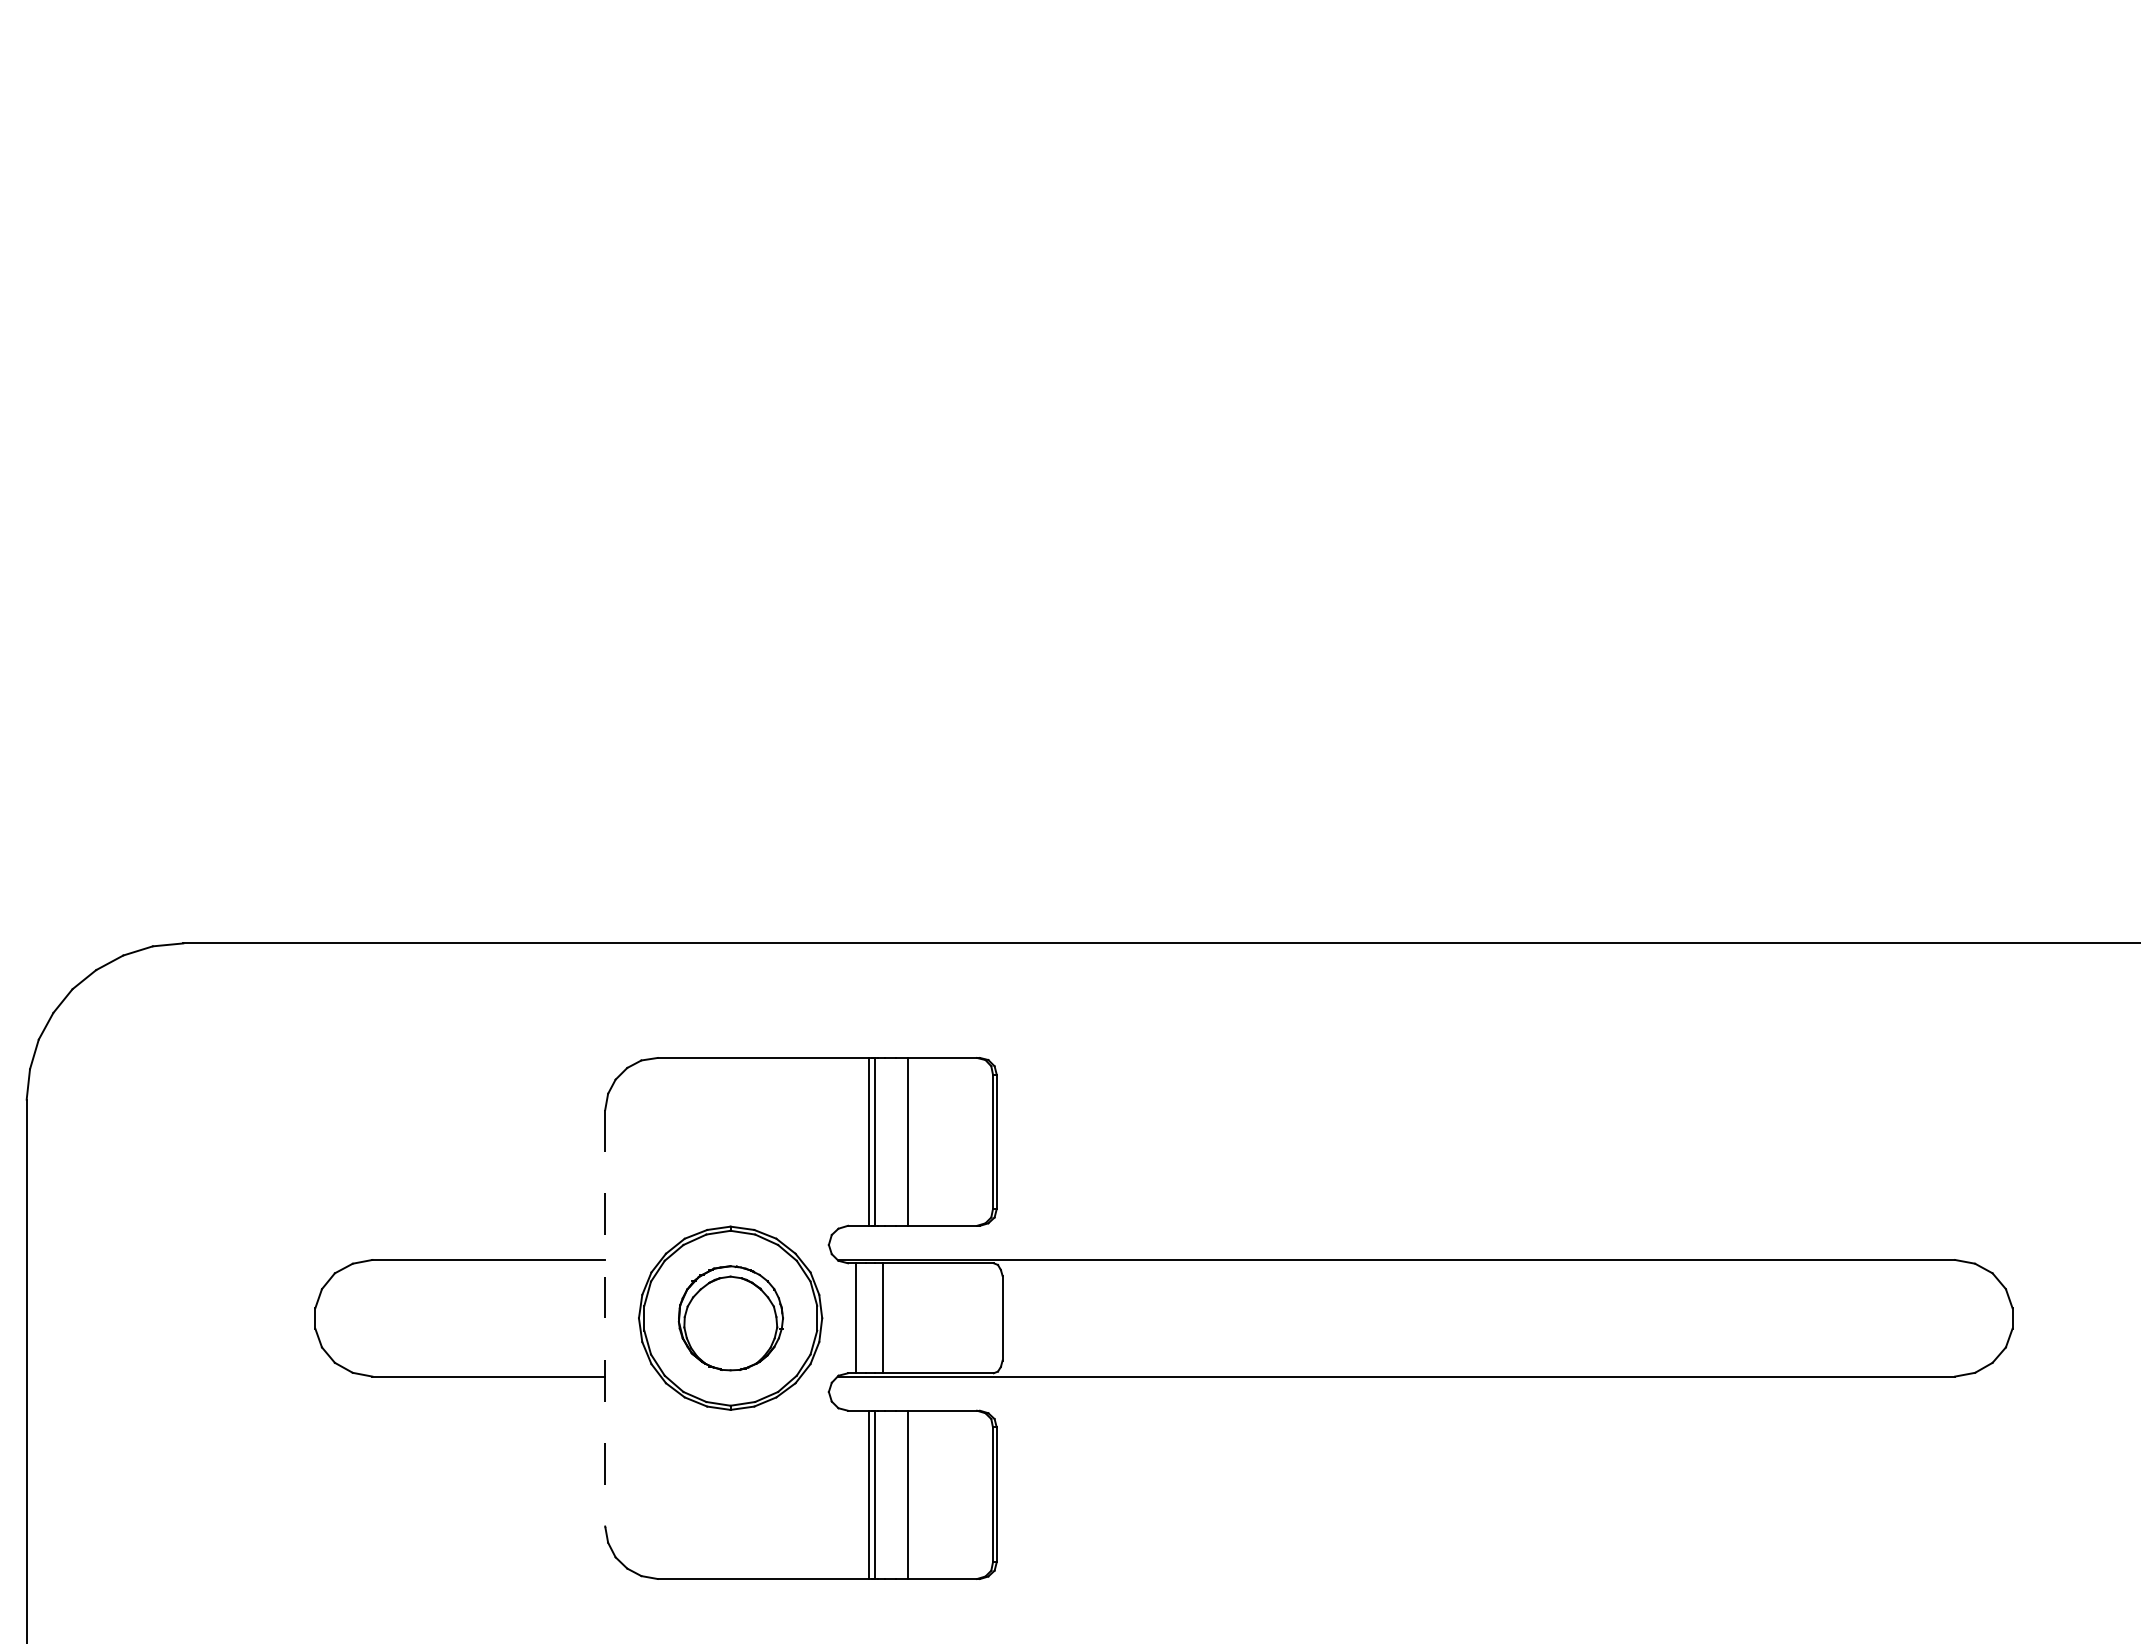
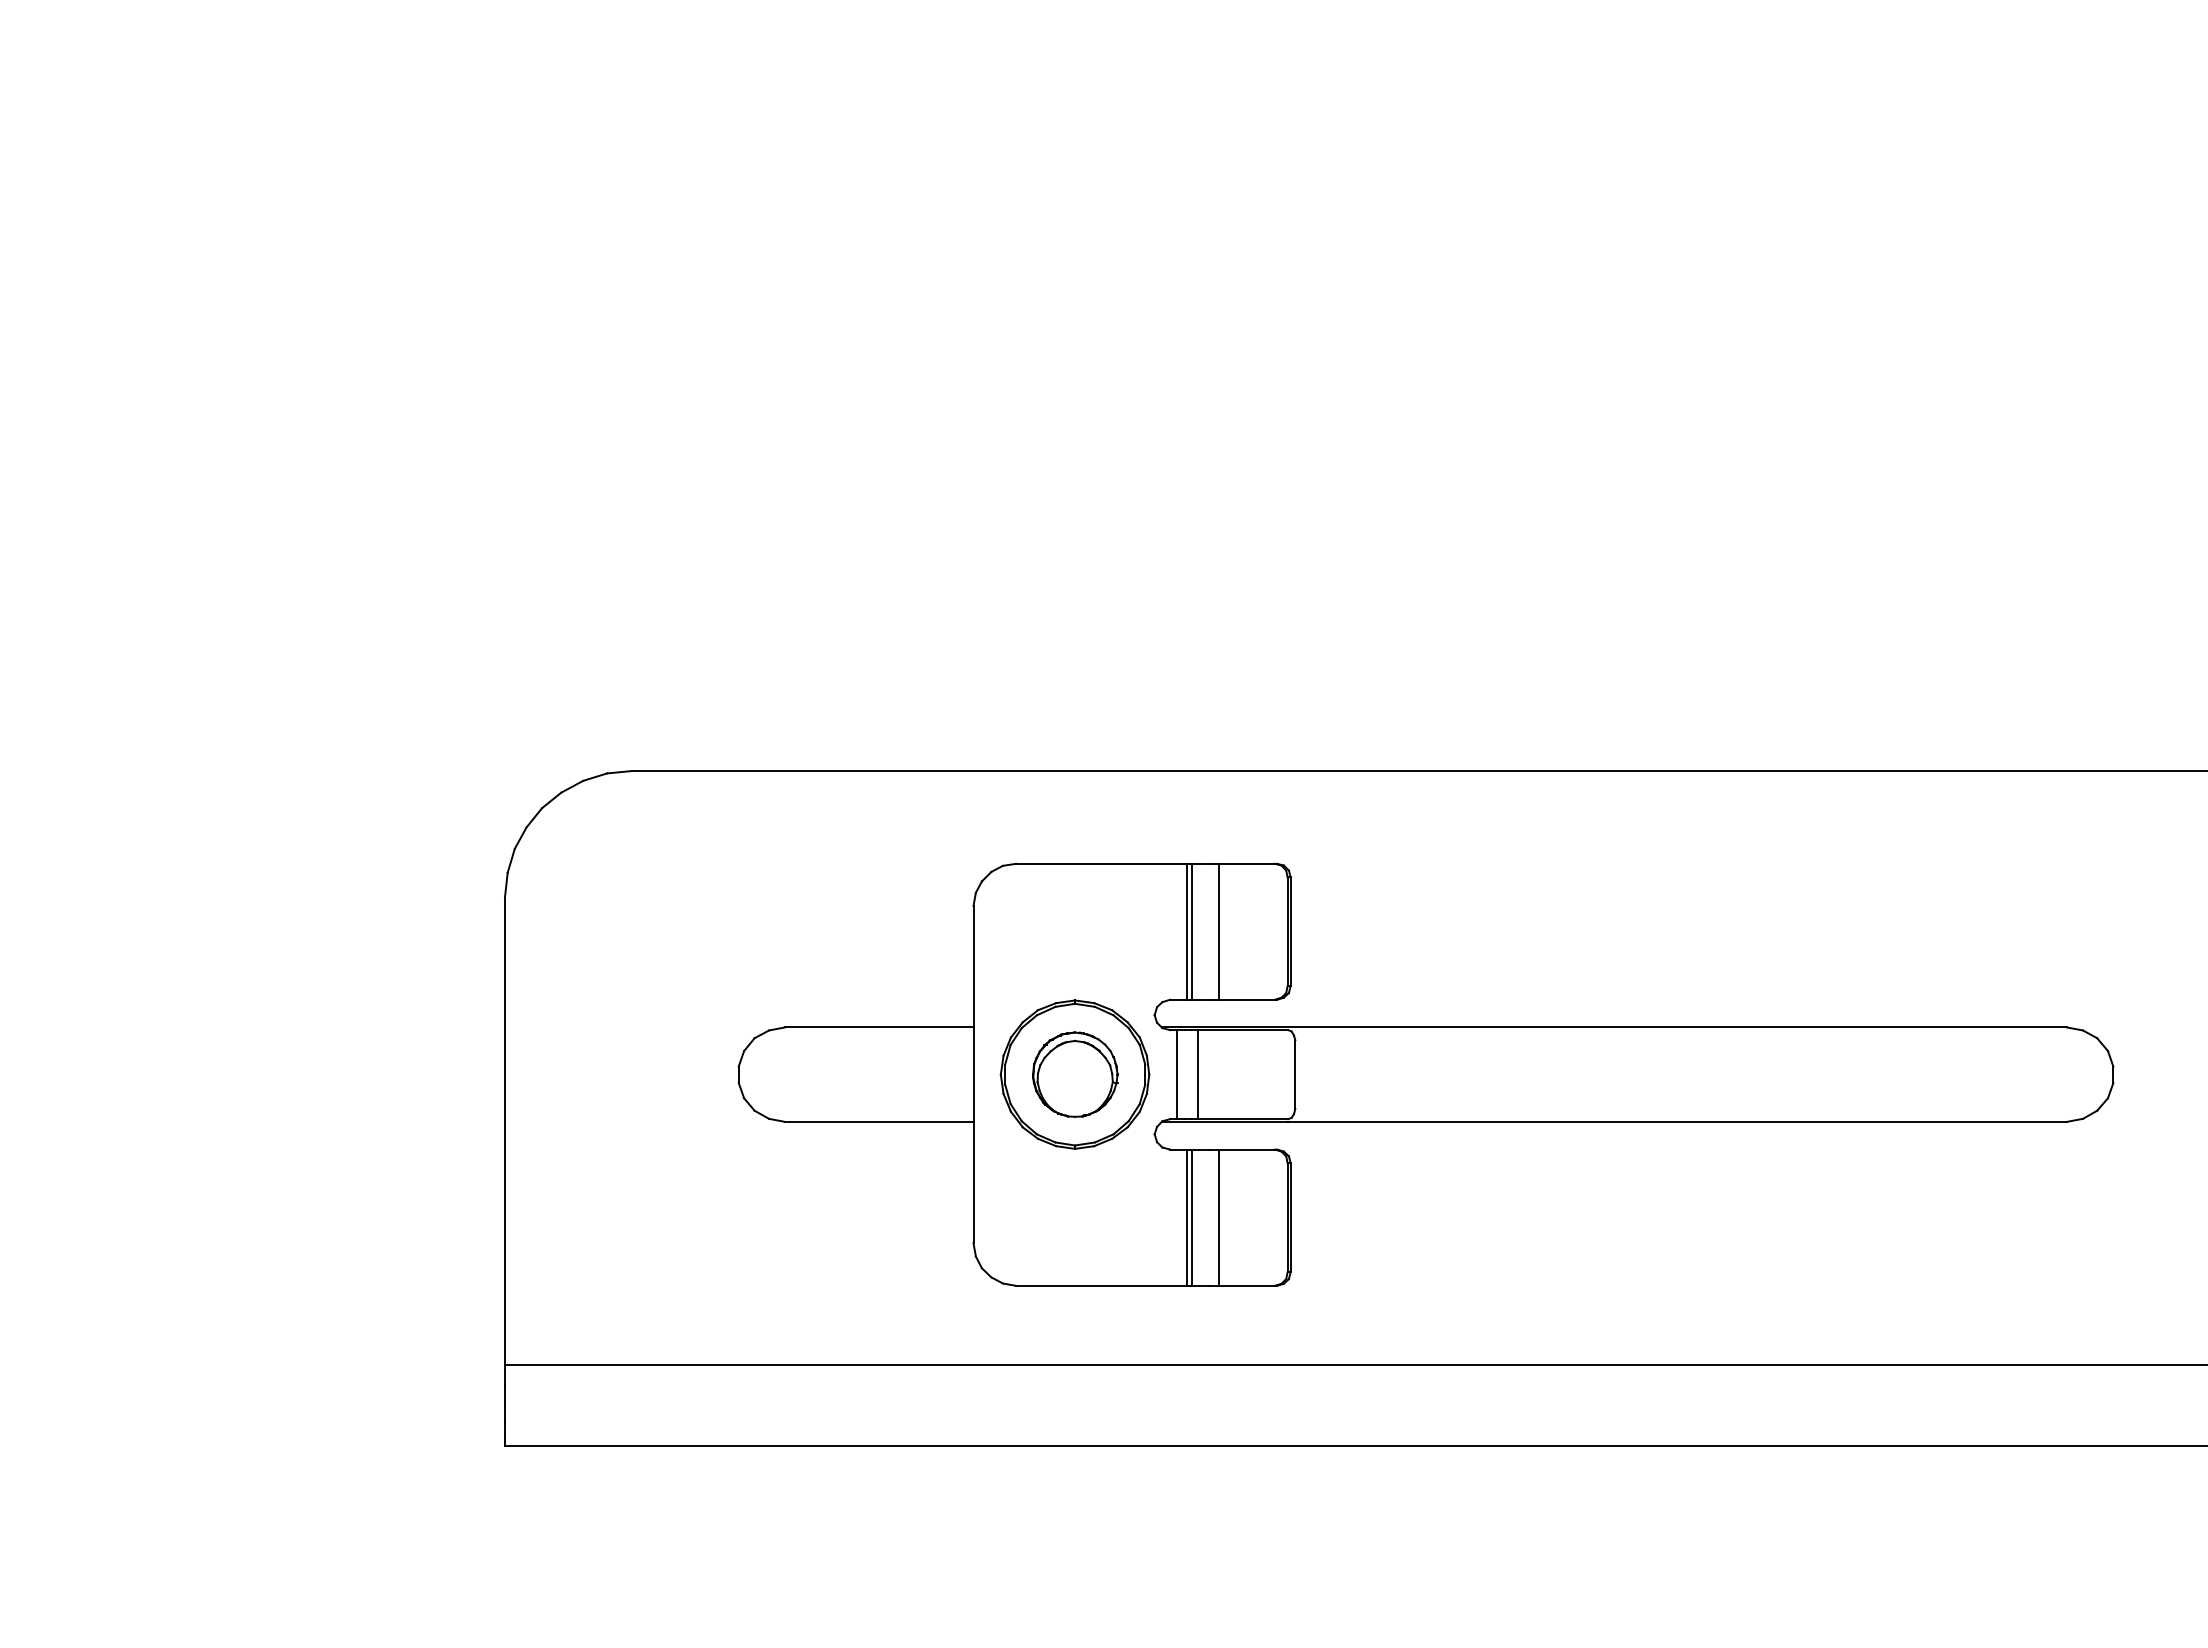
line: (605, 1318) -> (973, 1074), dashed -> solid

